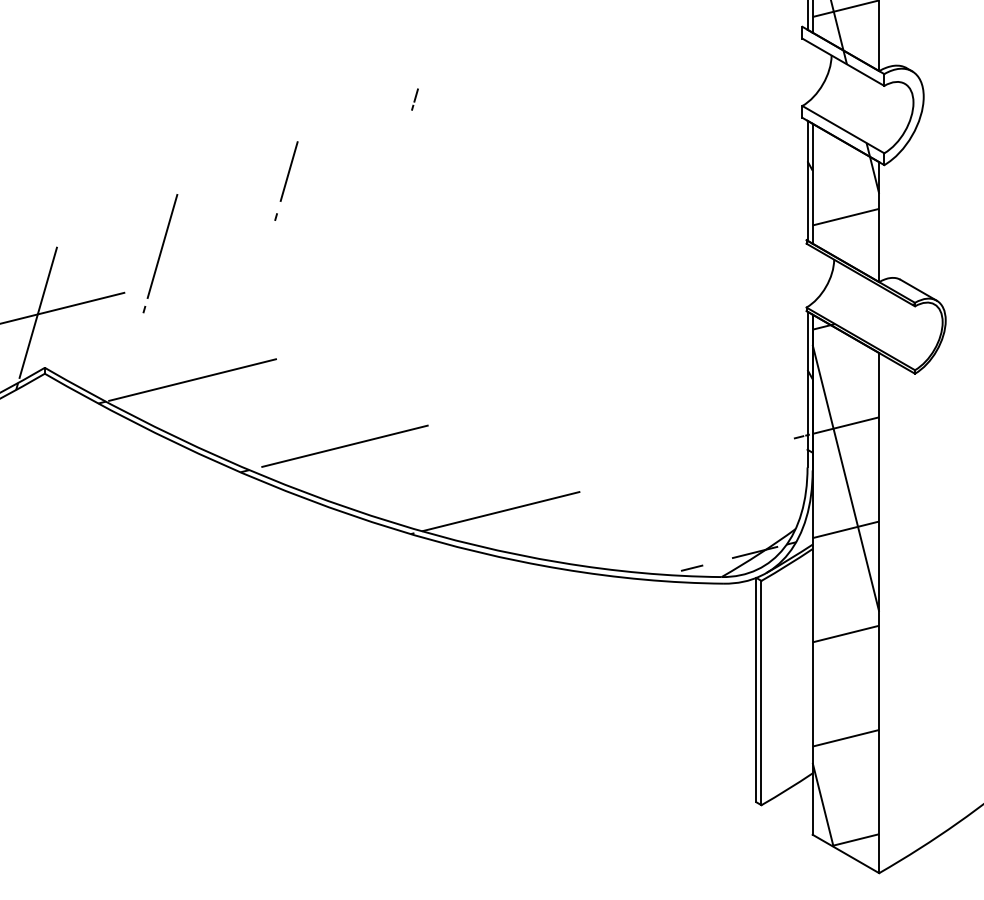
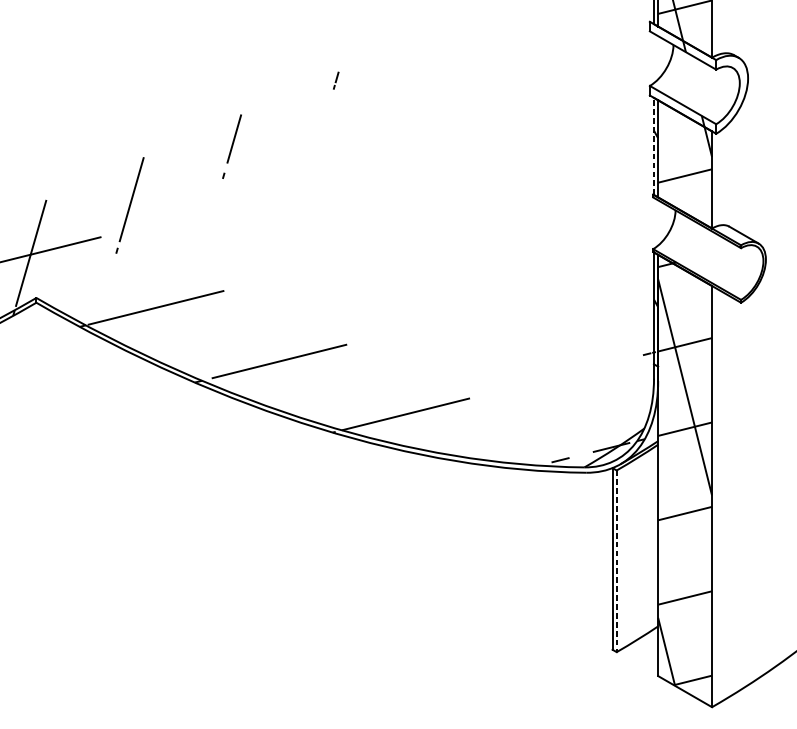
line: (807, 180) -> (653, 146), solid -> dashed
line: (761, 693) -> (616, 561), solid -> dashed

